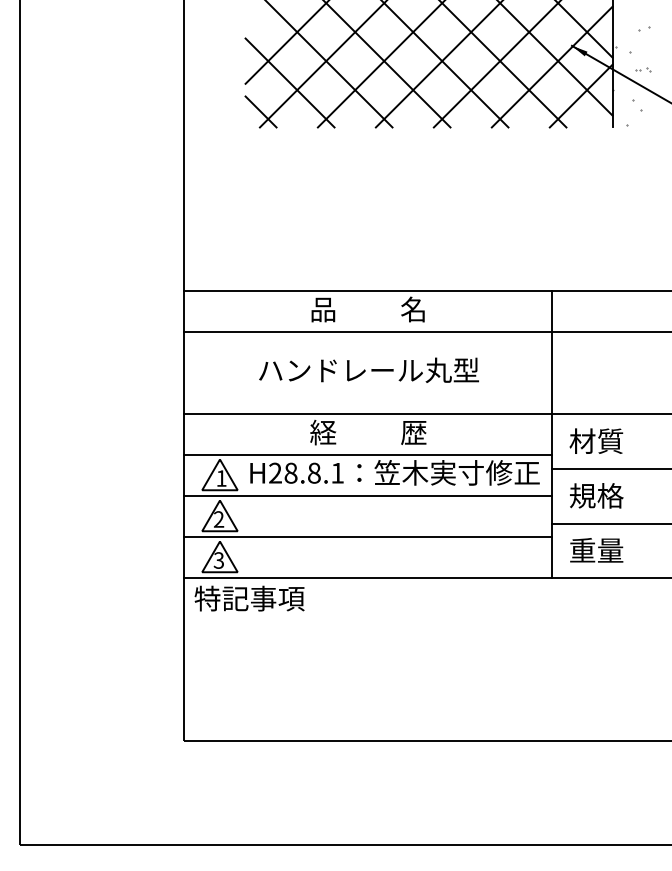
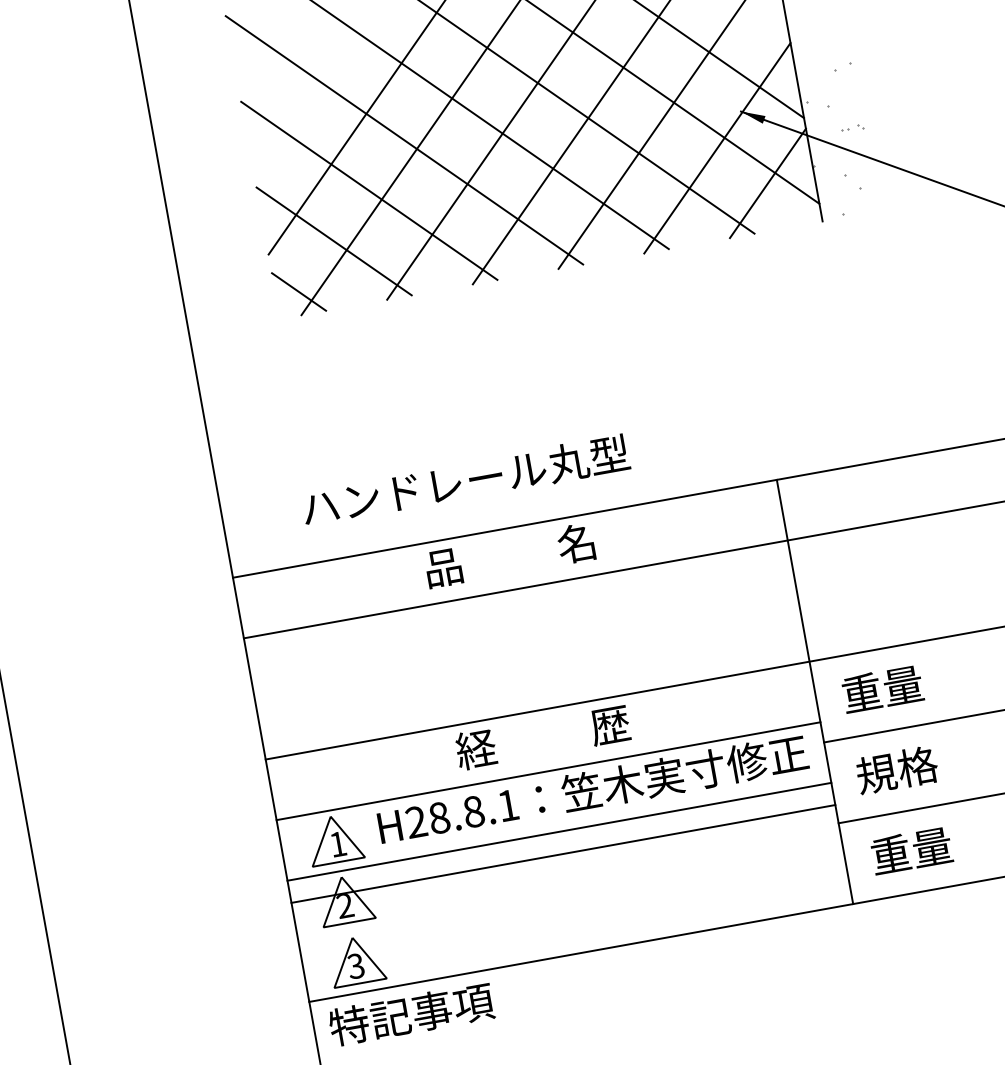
text: (368, 369) -> (464, 479), moved
text: (596, 440) -> (882, 688), 材質 -> 重量
line: (368, 537) -> (564, 853), moved

